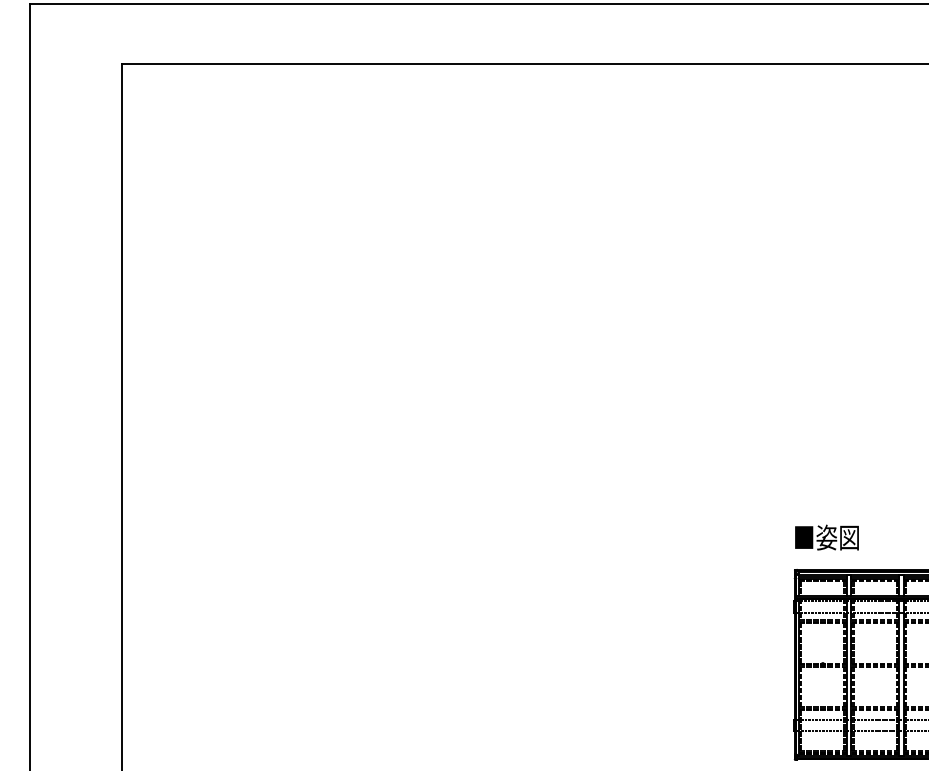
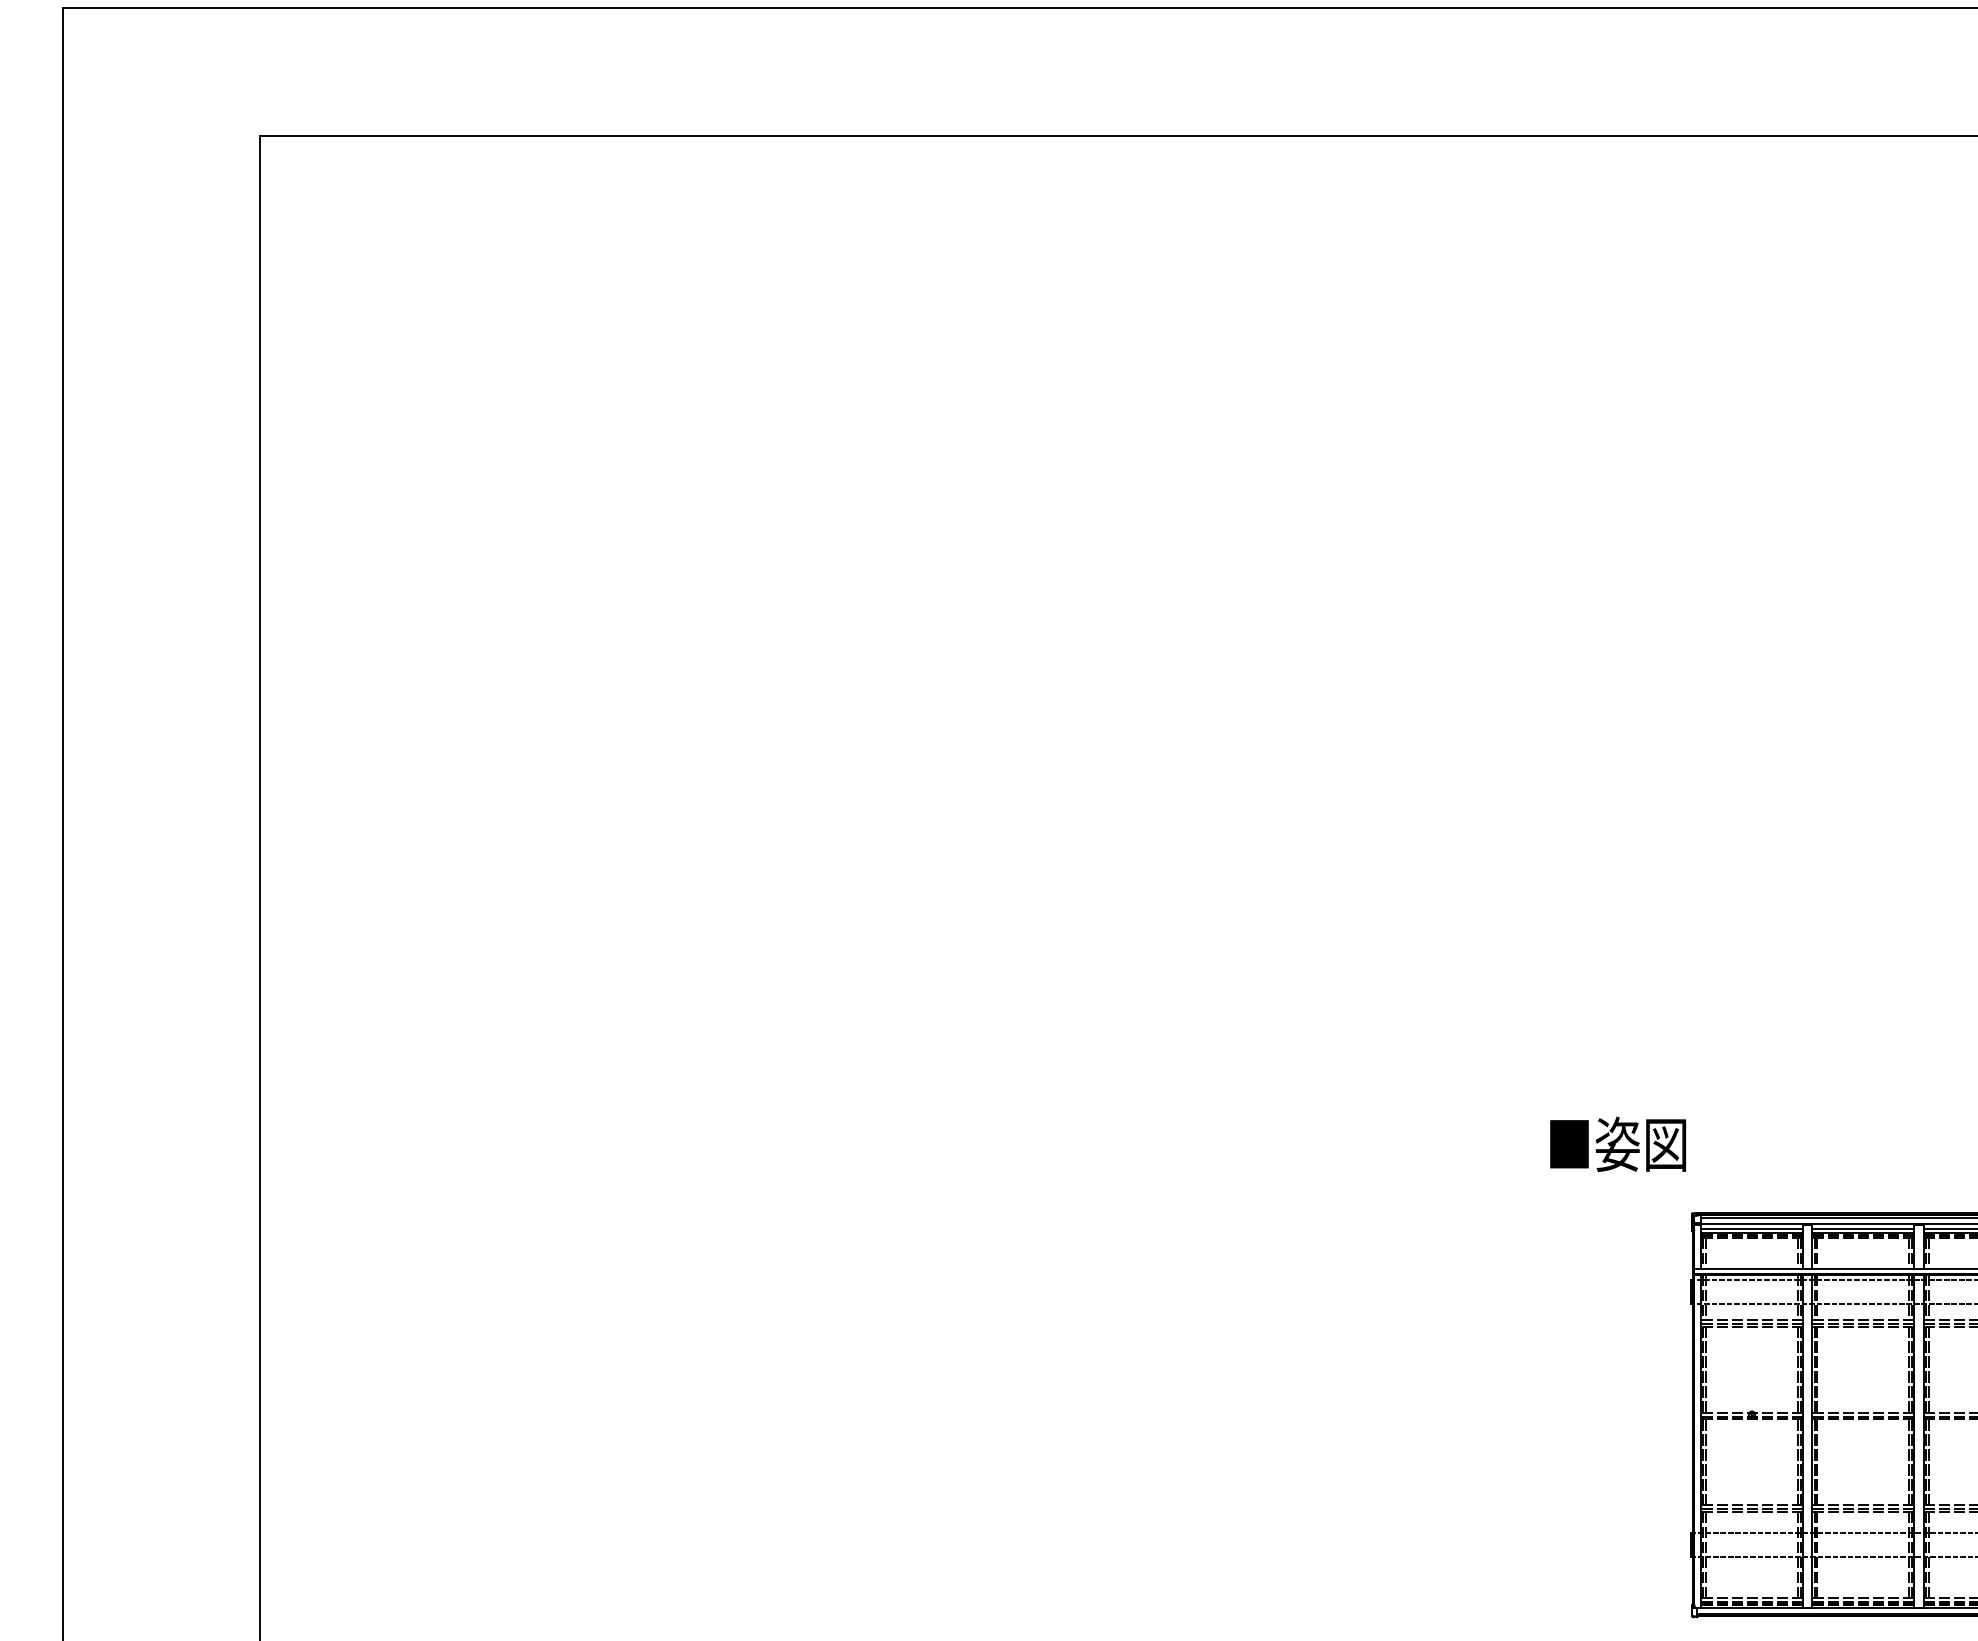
text: (826, 537) -> (1617, 1144), moved

